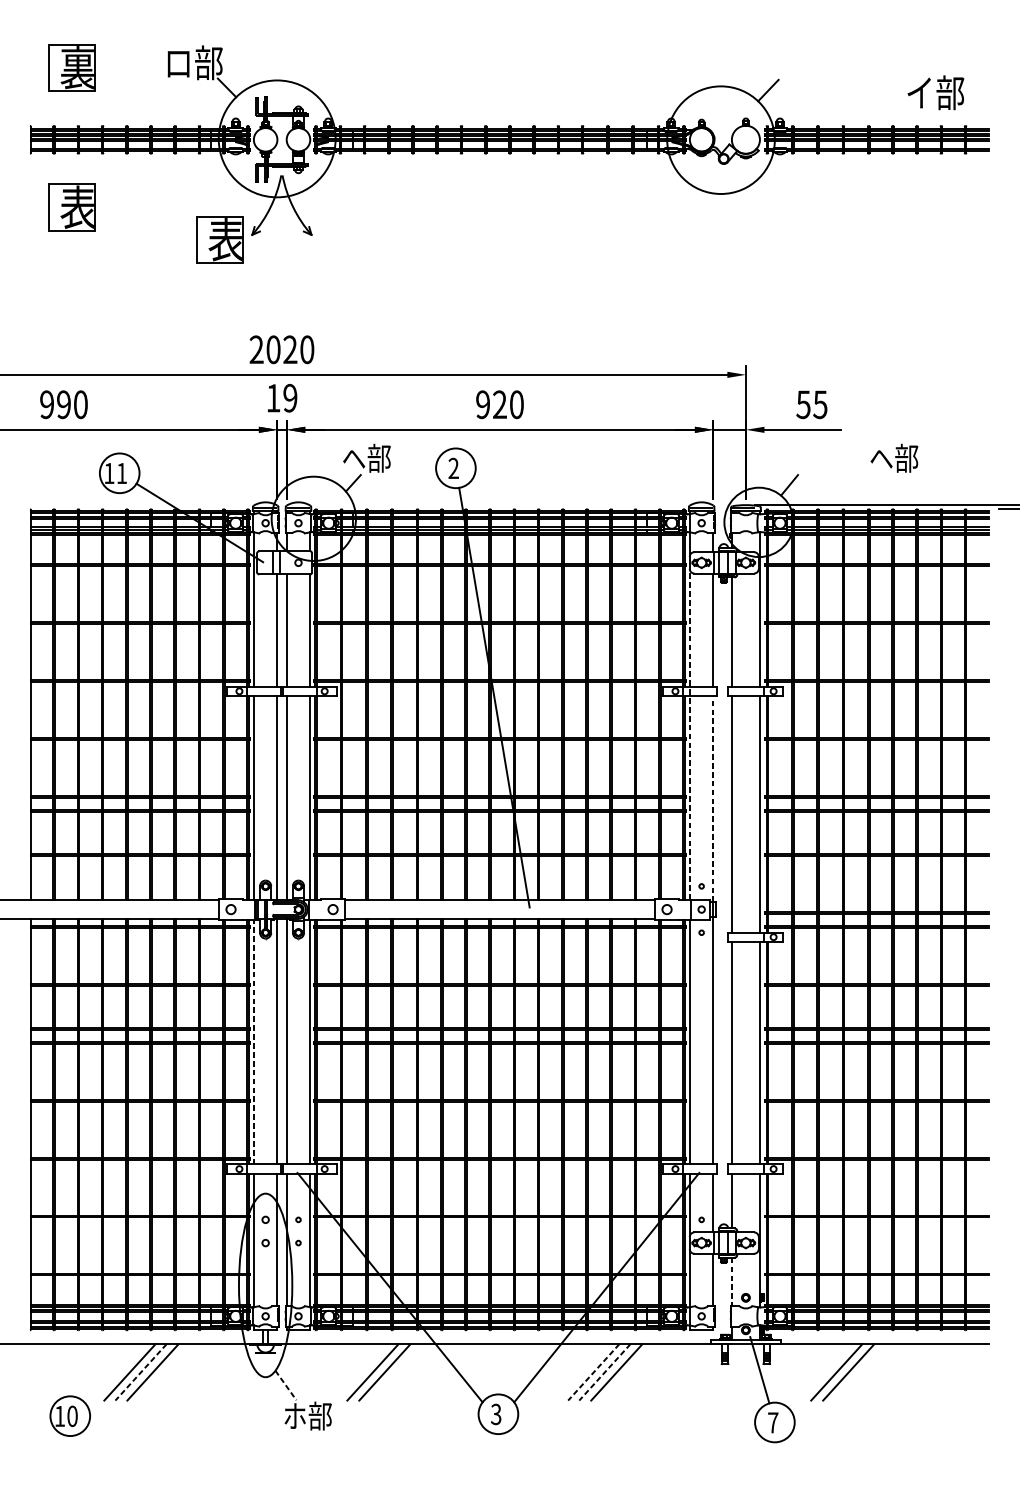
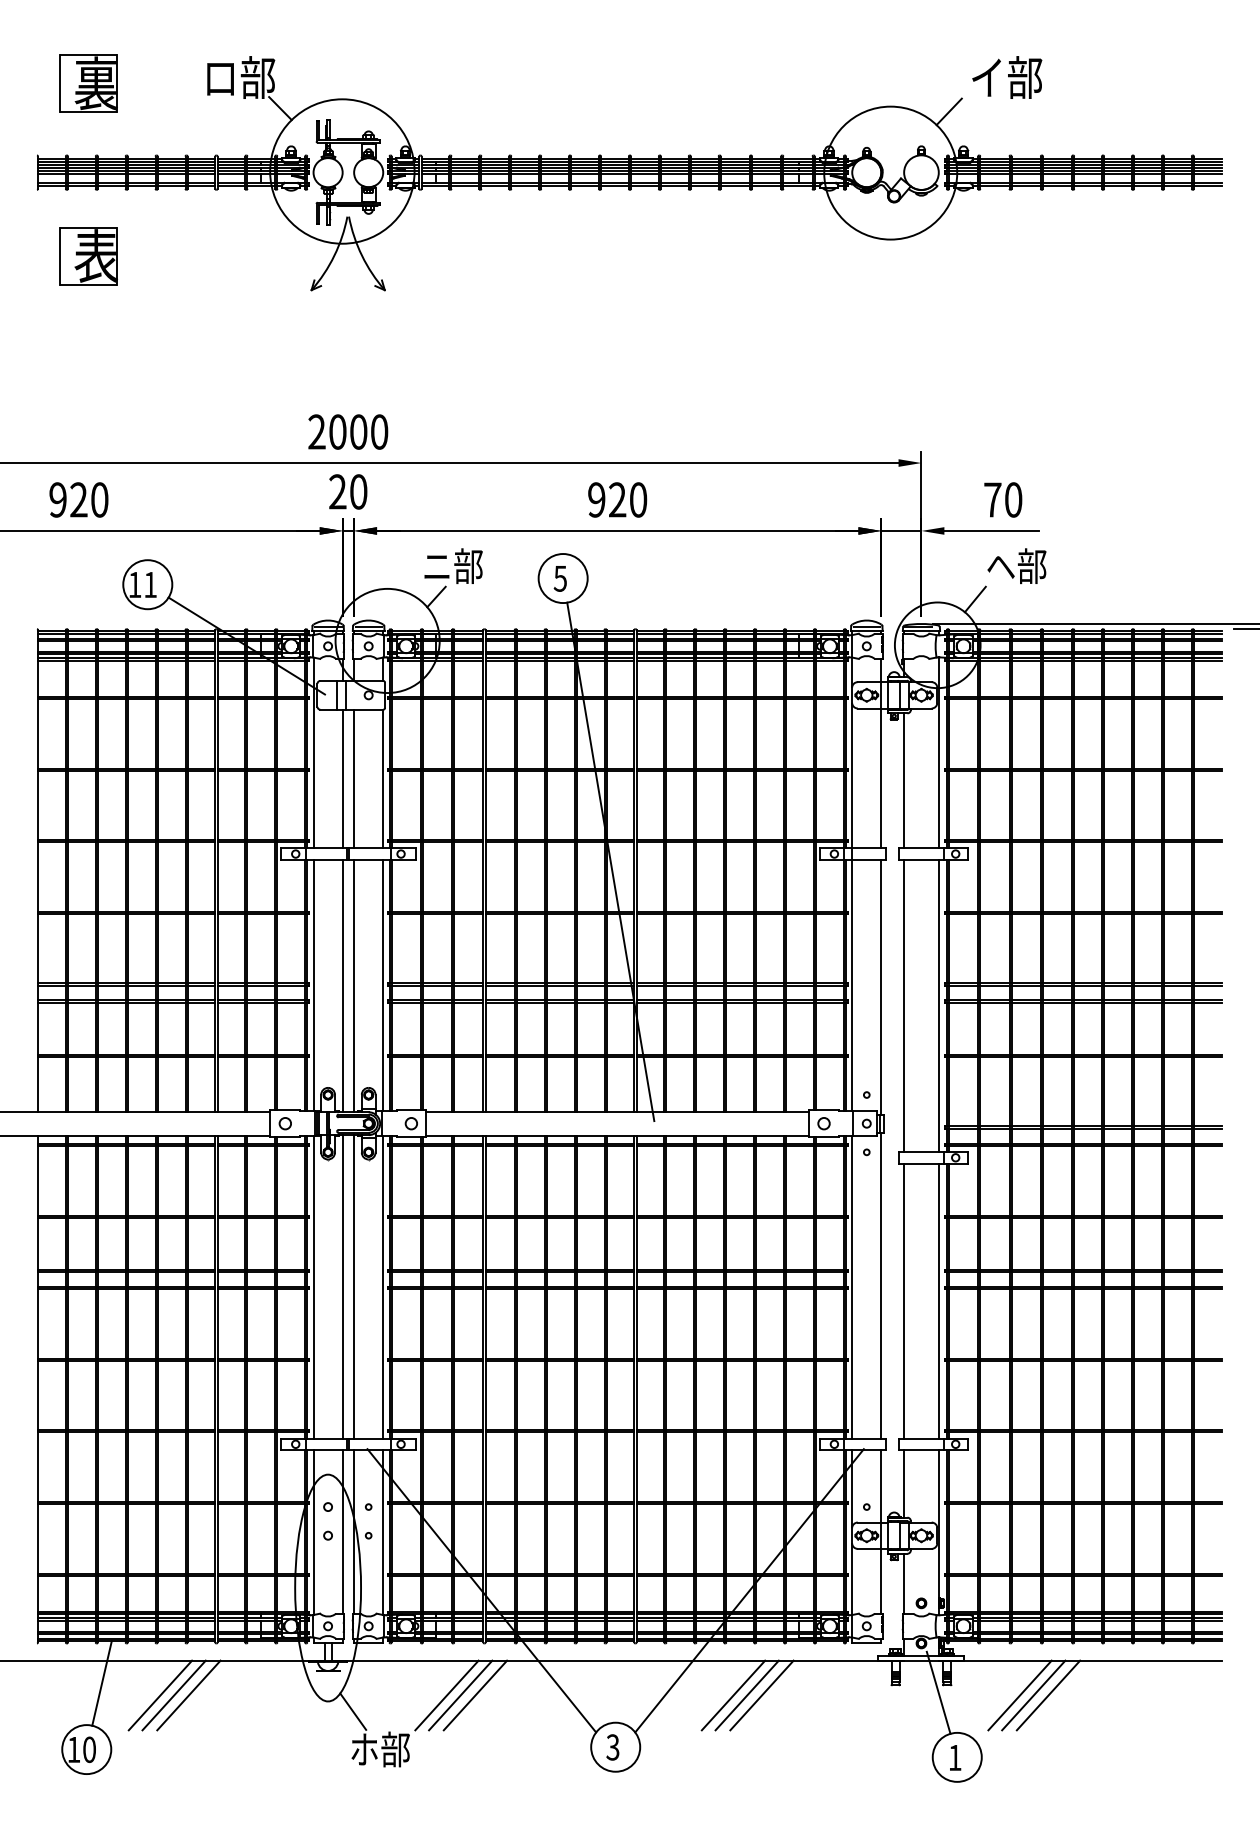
text: (936, 92) -> (1007, 77), moved
part: (219, 240) -> (271, 296), removed
text: (290, 349) -> (358, 431), 2020 -> 2000
text: (282, 397) -> (348, 491), 19 -> 20
text: (63, 404) -> (78, 499), 990 -> 920
text: (811, 404) -> (1002, 499), 55 -> 70
text: (354, 458) -> (437, 566), ヘ部 -> ニ部
text: (894, 458) -> (1016, 566), moved
text: (452, 468) -> (559, 578), 2 -> 5
line: (690, 734) -> (852, 907), dashed -> solid
line: (713, 798) -> (881, 986), dashed -> solid
line: (253, 1041) -> (313, 1286), dashed -> solid
line: (732, 1281) -> (904, 1583), dashed -> solid
line: (82, 1362) -> (101, 1683), added
line: (140, 1372) -> (173, 1695), dashed -> solid
line: (361, 1372) -> (446, 1695), added
line: (593, 1372) -> (733, 1695), dashed -> solid
line: (604, 1372) -> (746, 1695), dashed -> solid
line: (825, 1372) -> (1019, 1695), added
line: (286, 1386) -> (353, 1712), dashed -> solid
text: (772, 1422) -> (954, 1757), 7 -> 1

